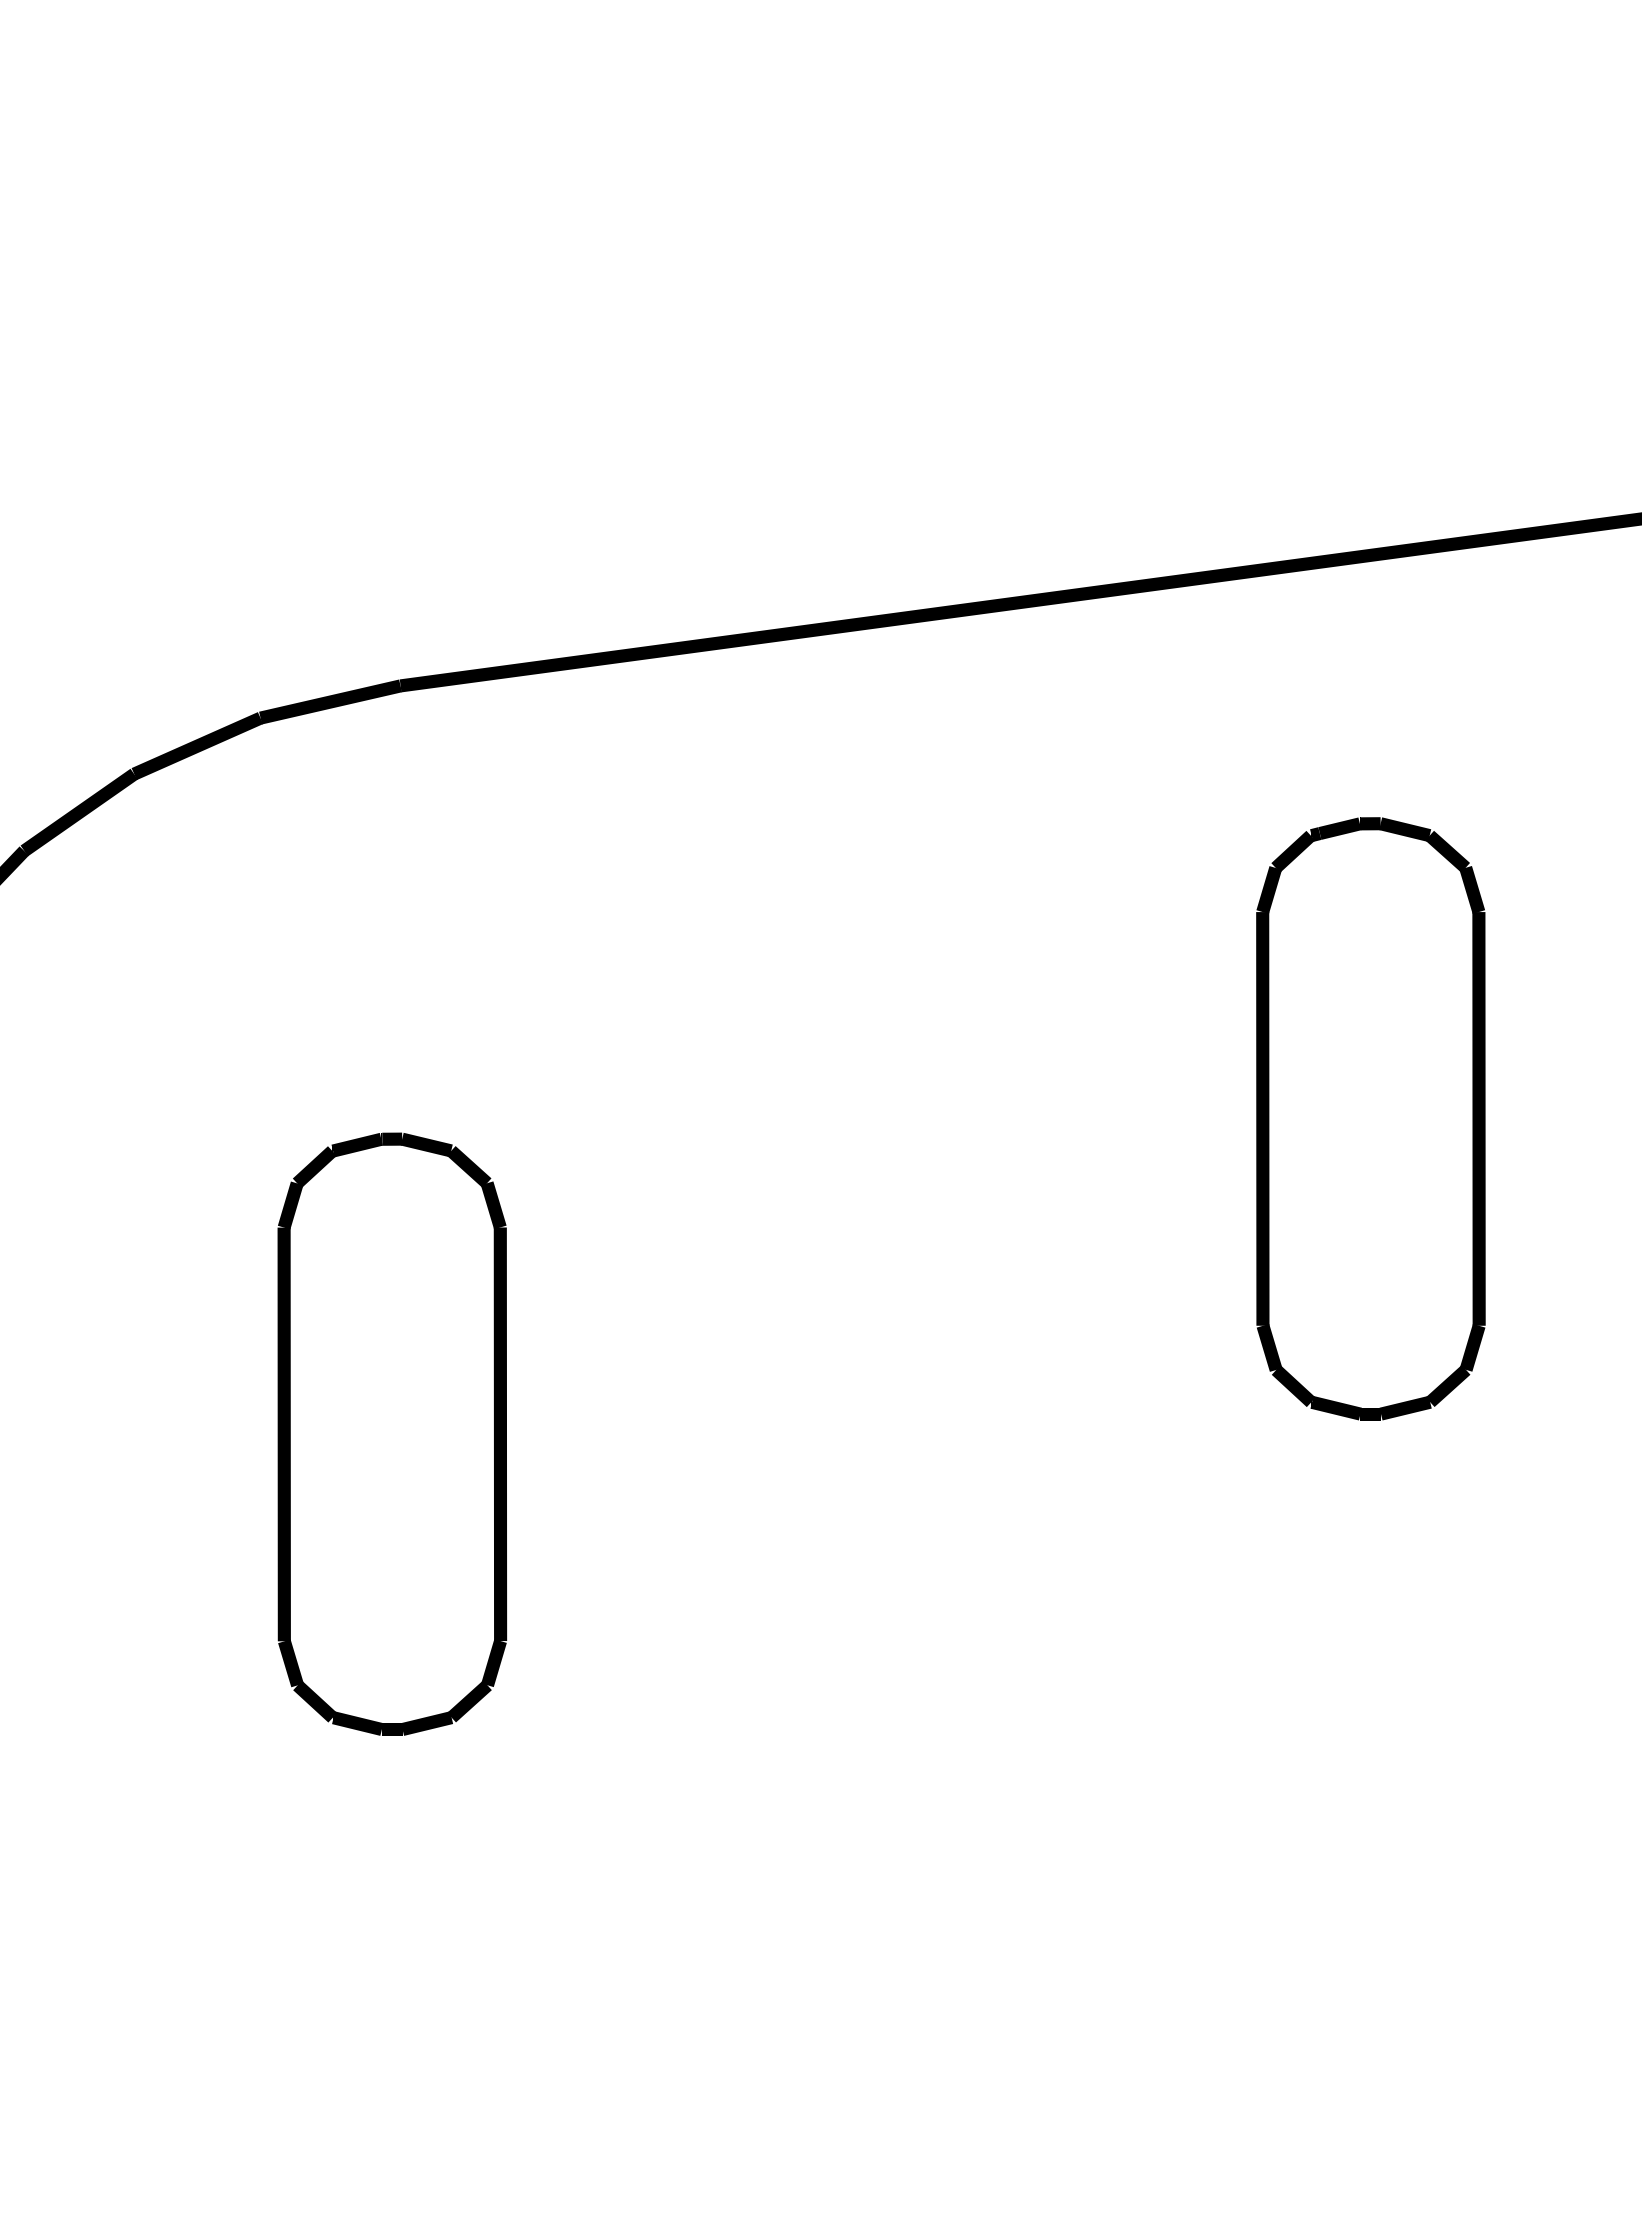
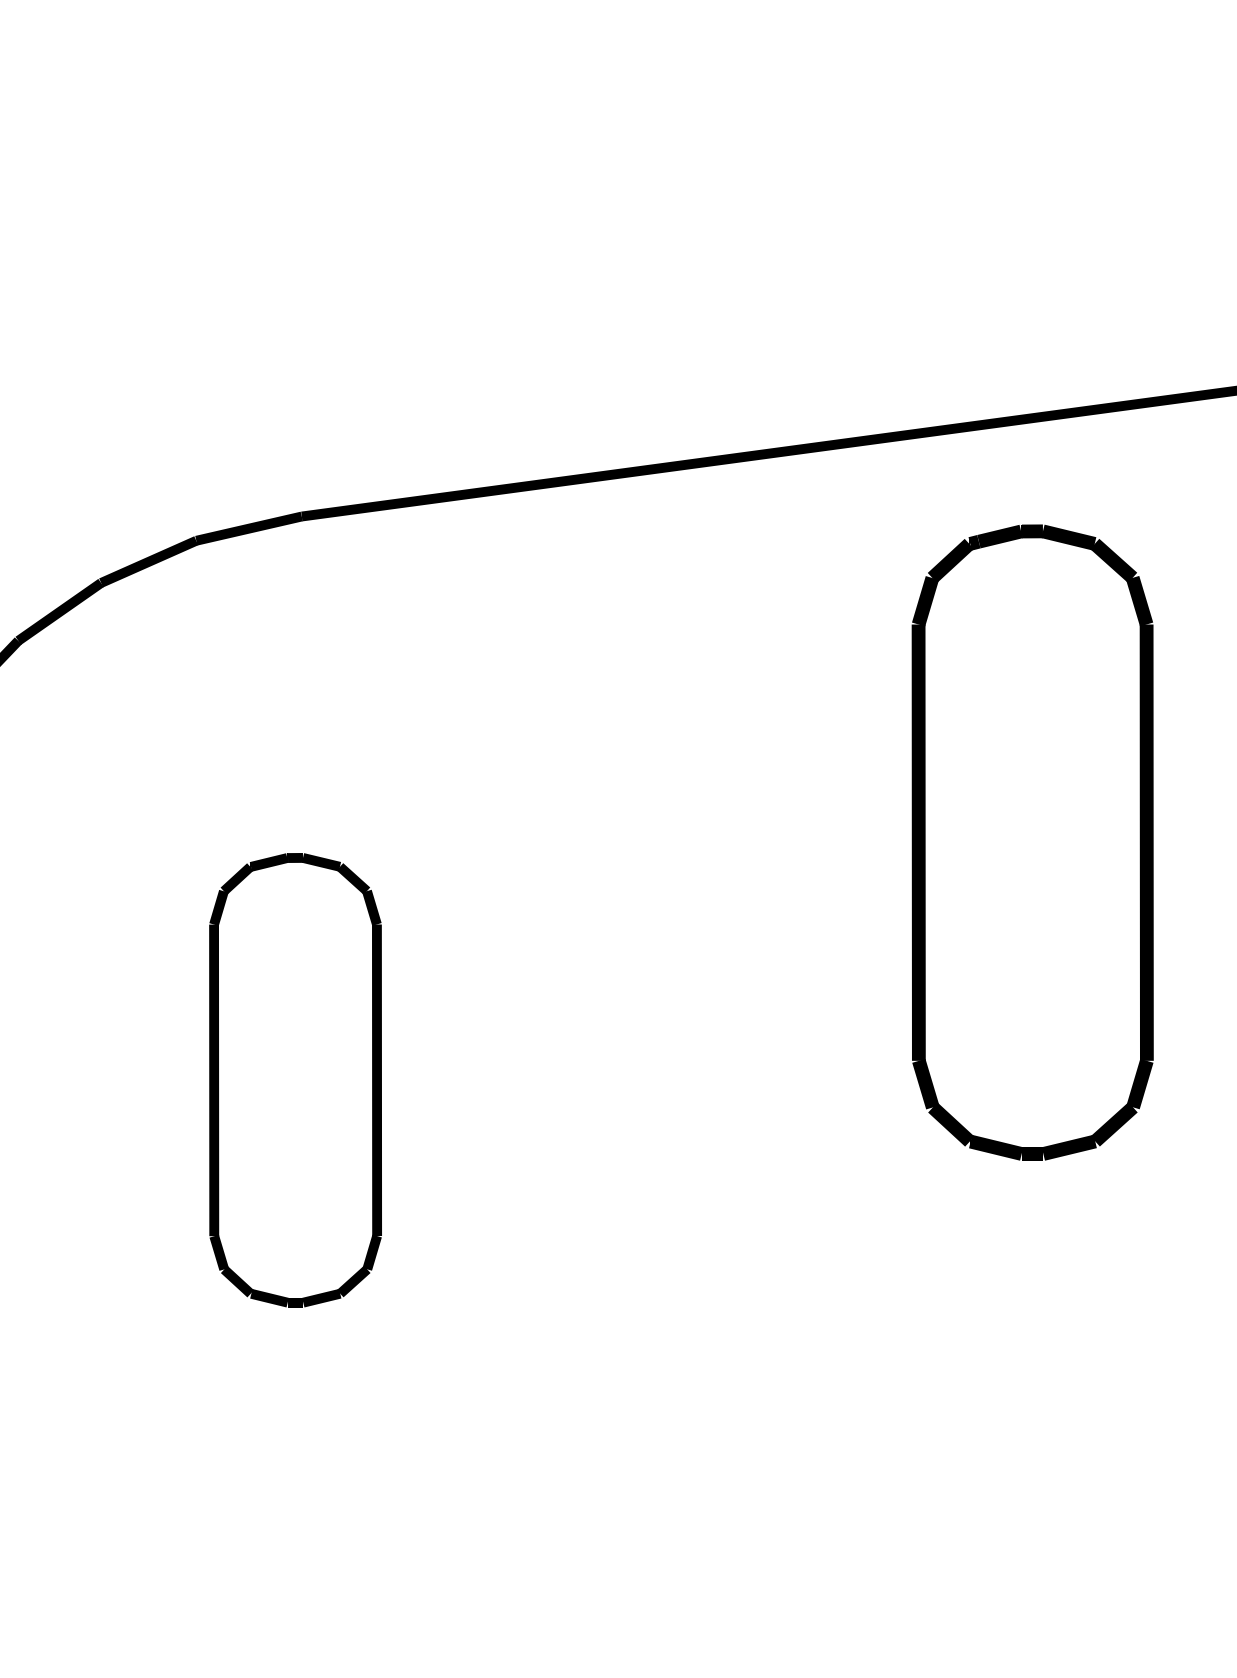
part: (1370, 1118) -> (1032, 842), size x1.4

